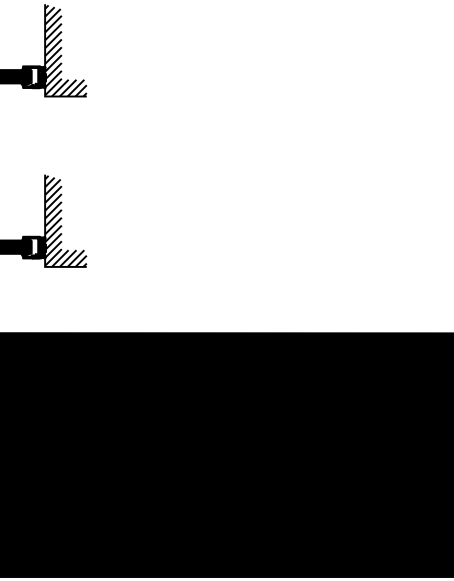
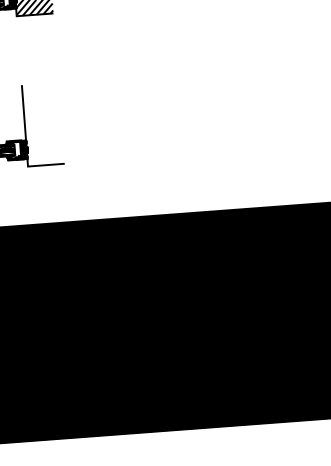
hatch: (65, 220) -> (42, 124), removed

